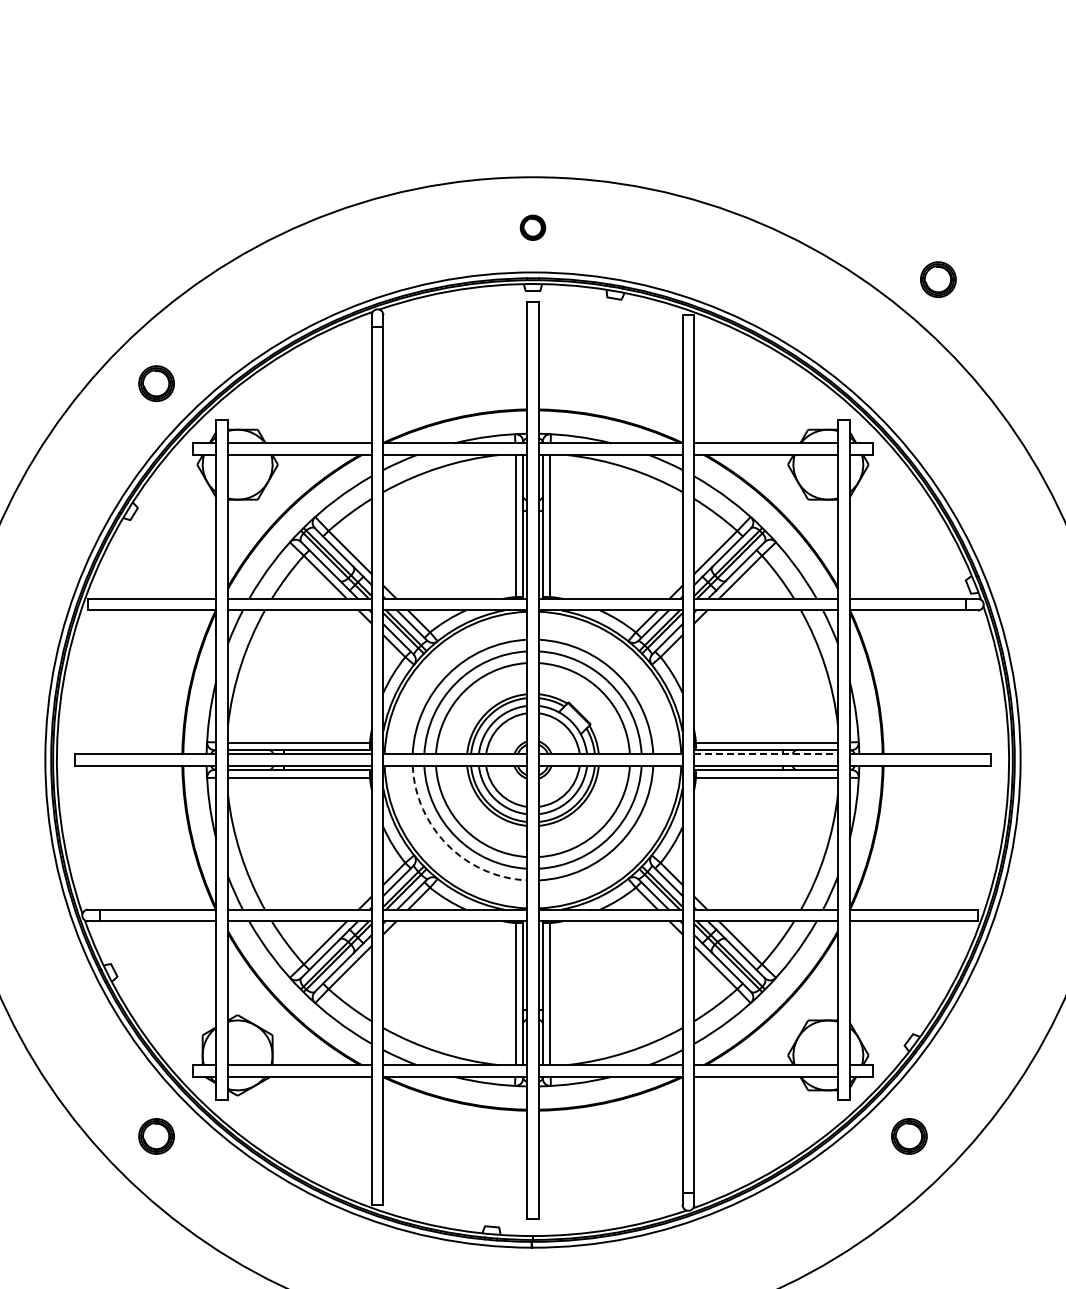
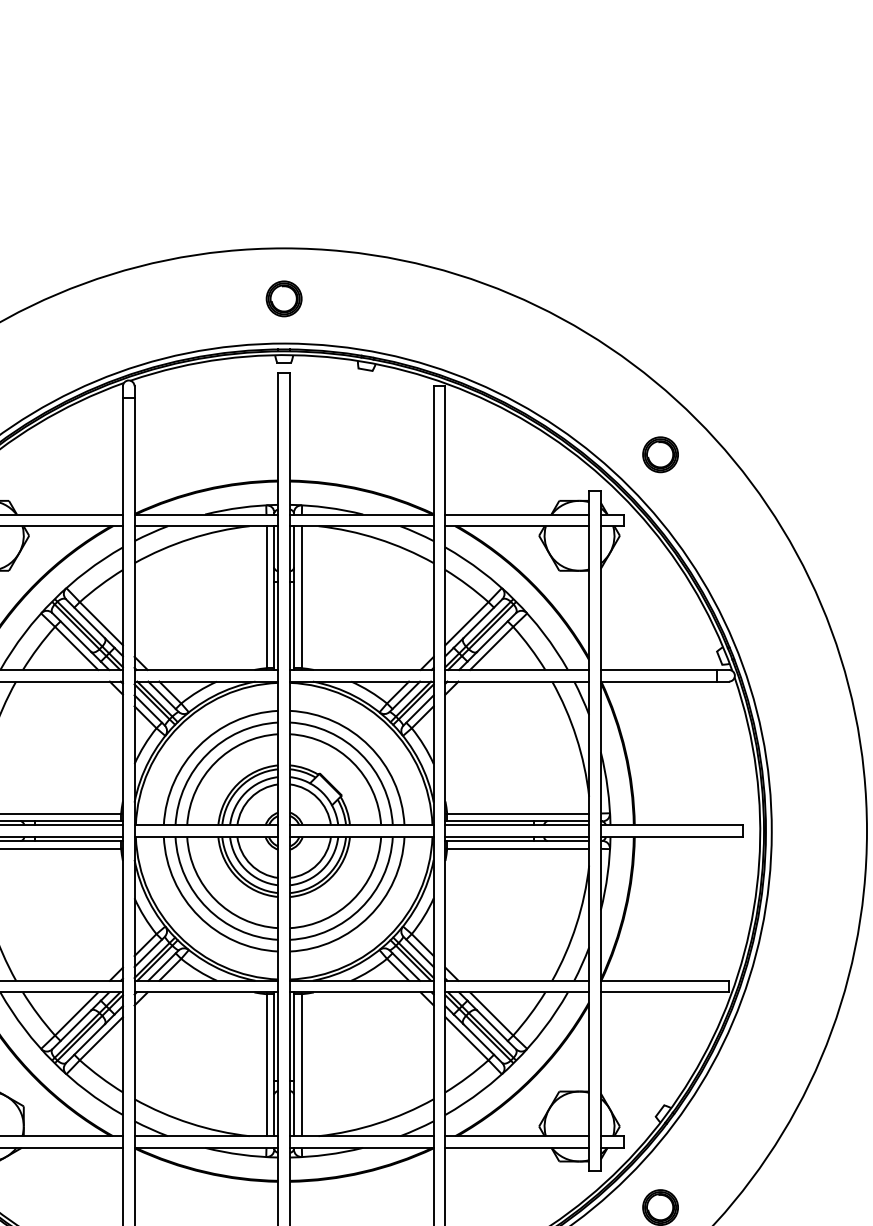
part: (532, 227) -> (283, 298), size x1.43
part: (938, 279) -> (660, 454), moved
line: (766, 754) -> (517, 825), dashed -> solid
arc: (447, 845) -> (198, 916), dashed -> solid

